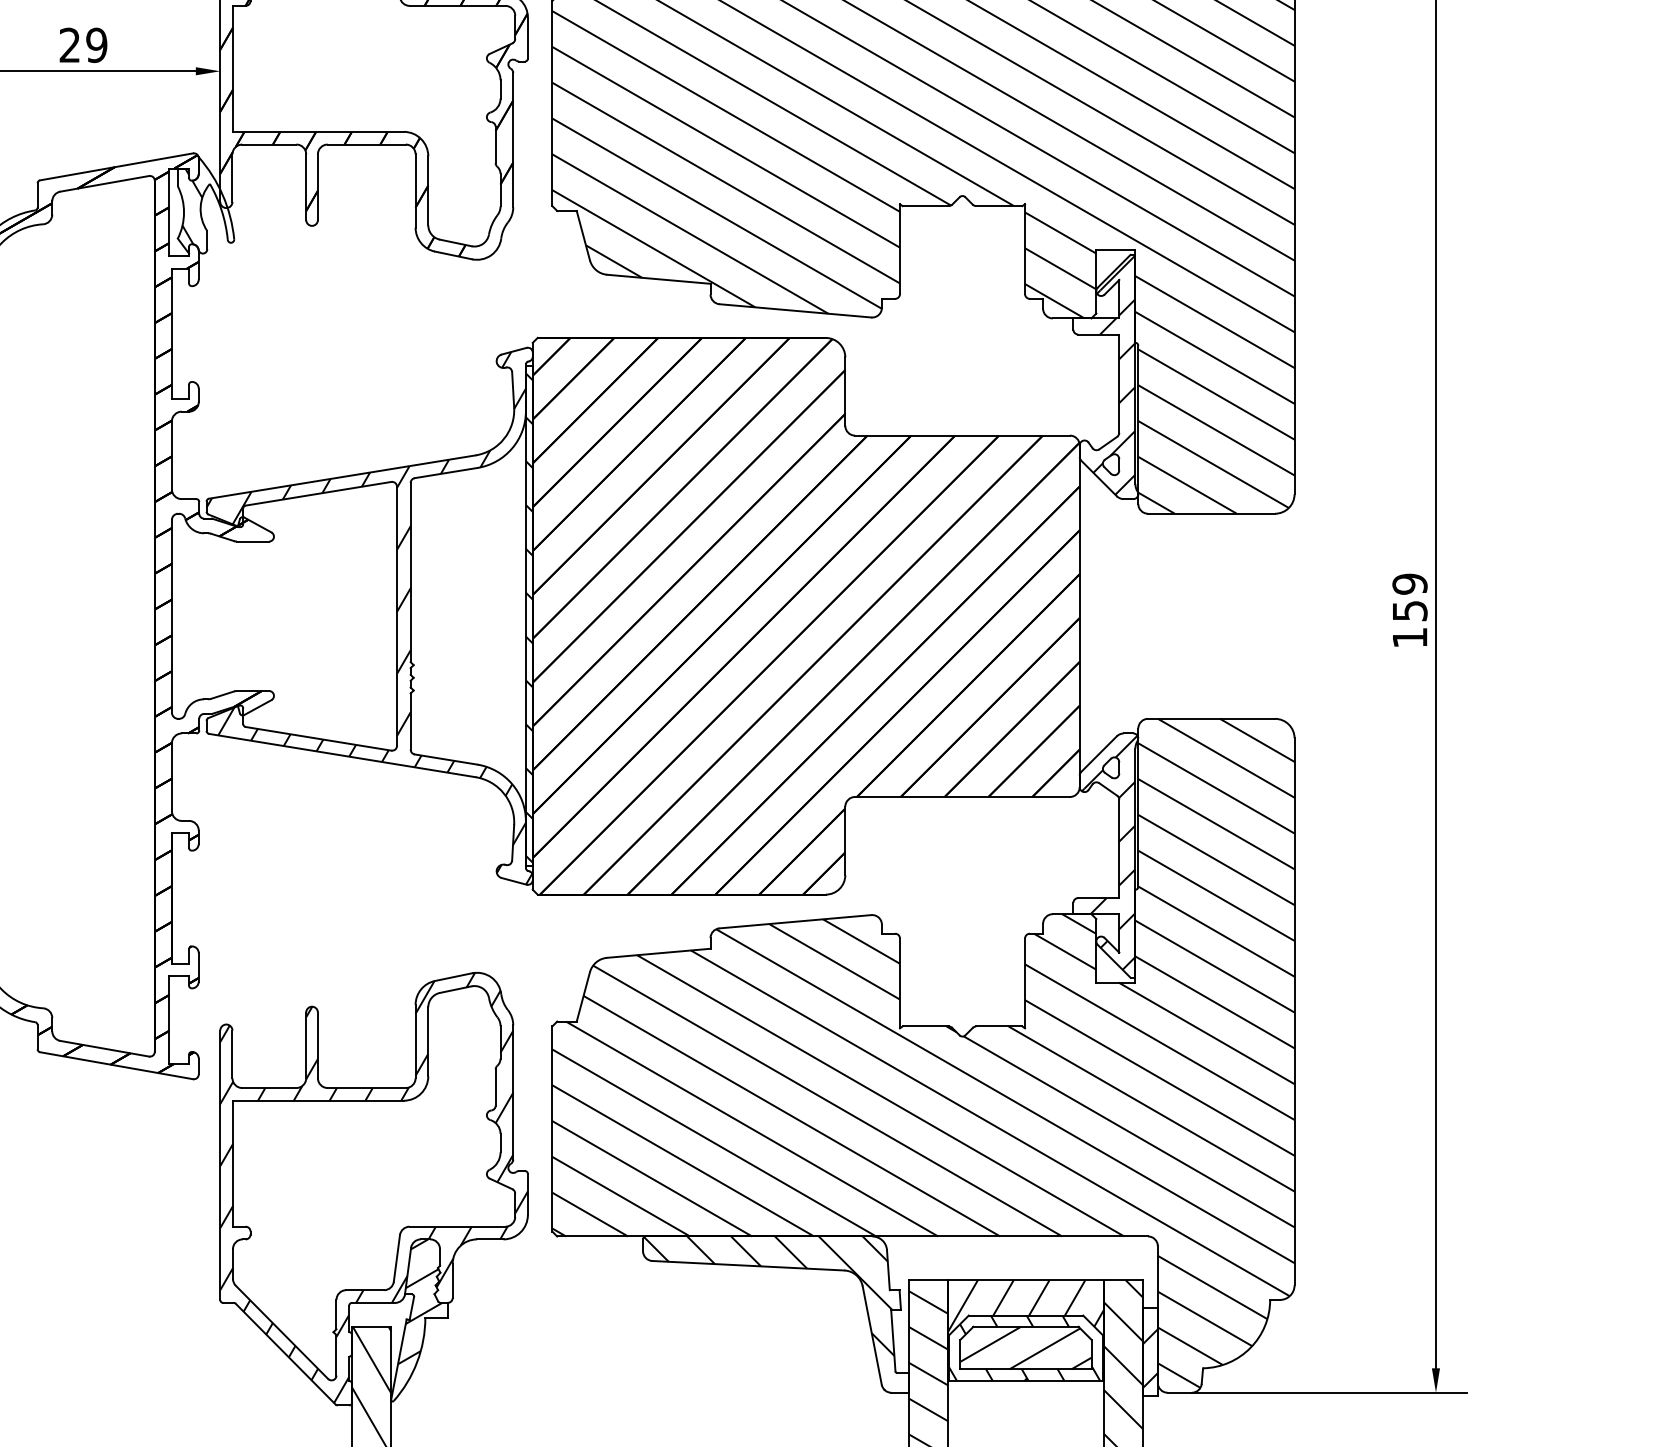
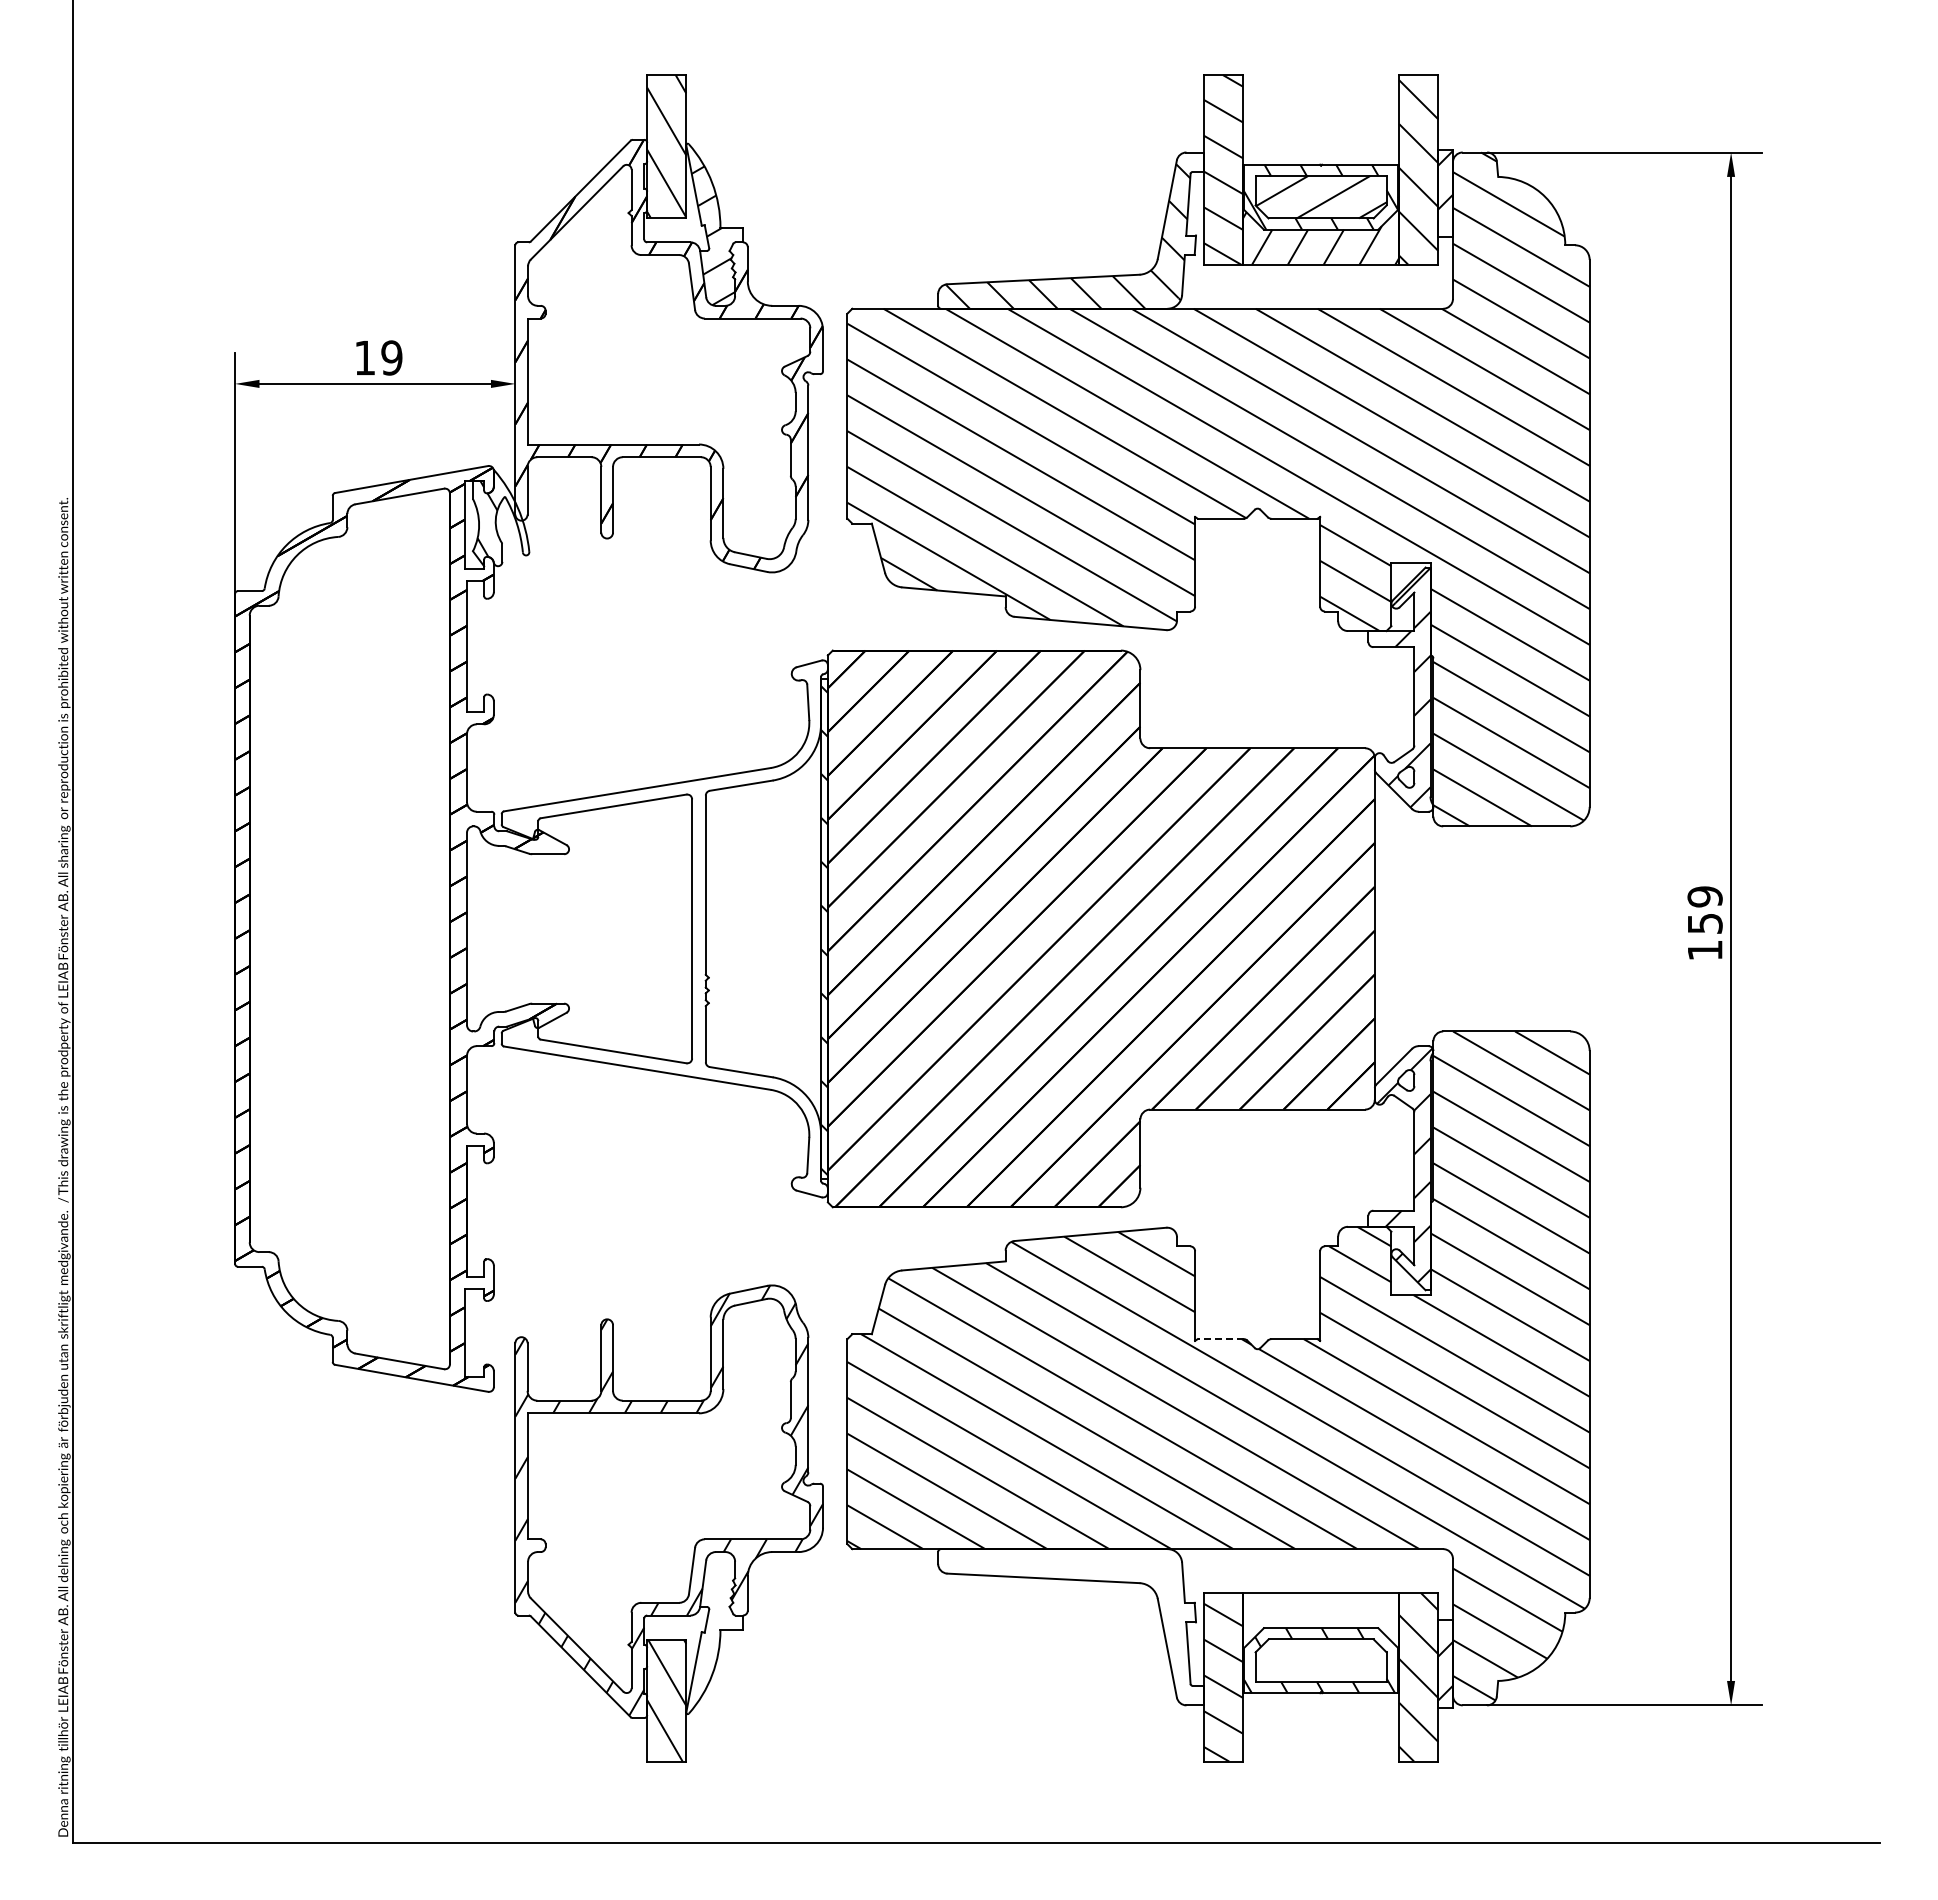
text: (69, 44) -> (364, 357), 29 -> 19
hatch: (369, 617) -> (664, 930), removed
line: (925, 1026) -> (1220, 1339), solid -> dashed
hatch: (420, 1301) -> (715, 1614), removed
hatch: (769, 1313) -> (1064, 1626), removed
hatch: (1025, 1326) -> (1320, 1639), removed
hatch: (1025, 1347) -> (1320, 1660), removed

